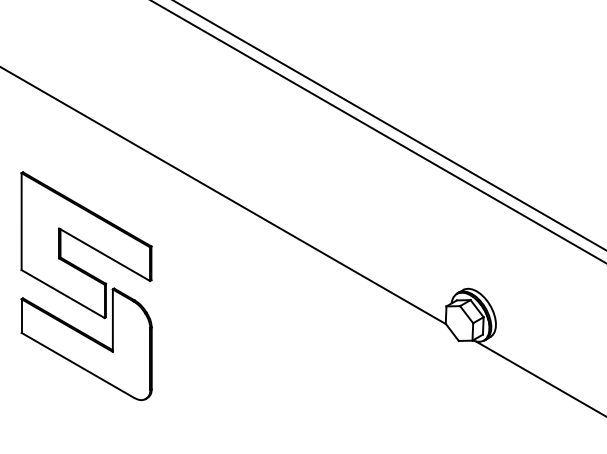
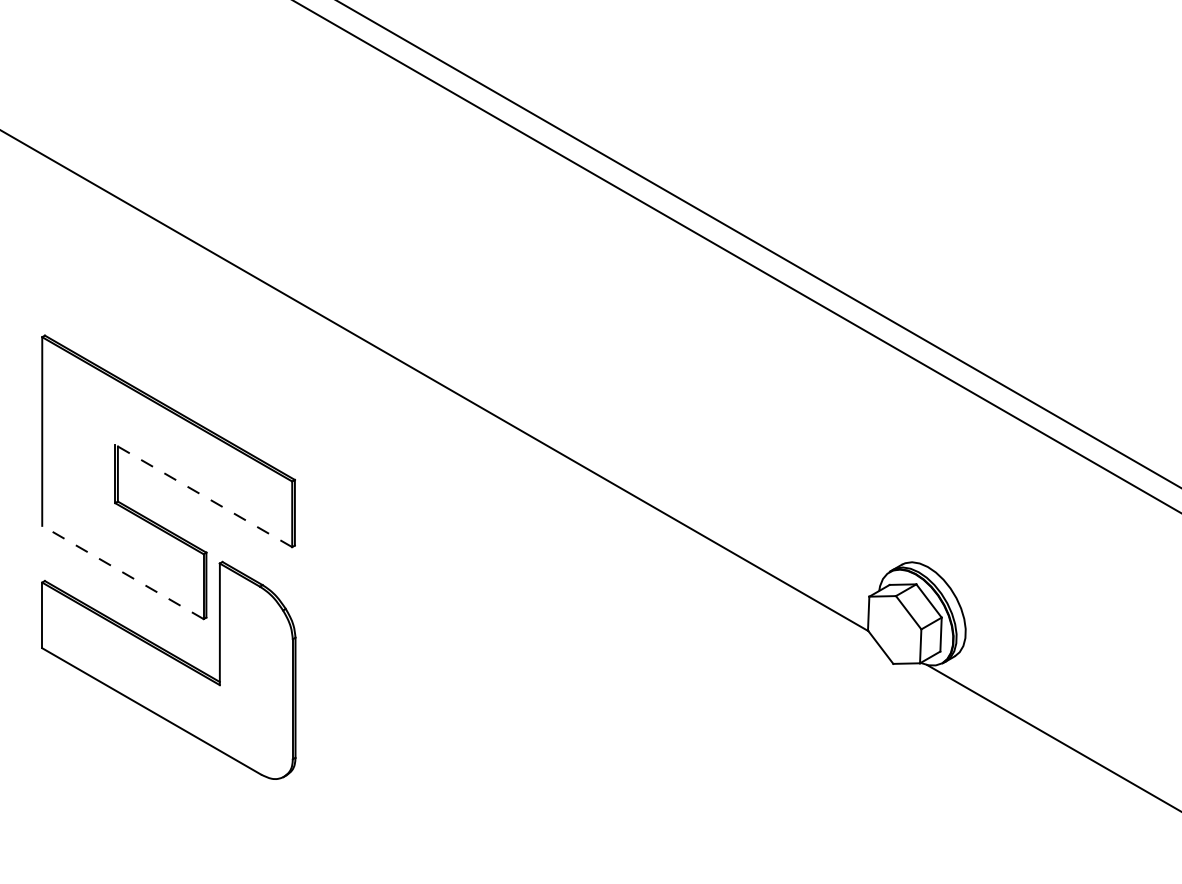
line: (104, 254) -> (203, 495), solid -> dashed
line: (63, 294) -> (123, 573), solid -> dashed

